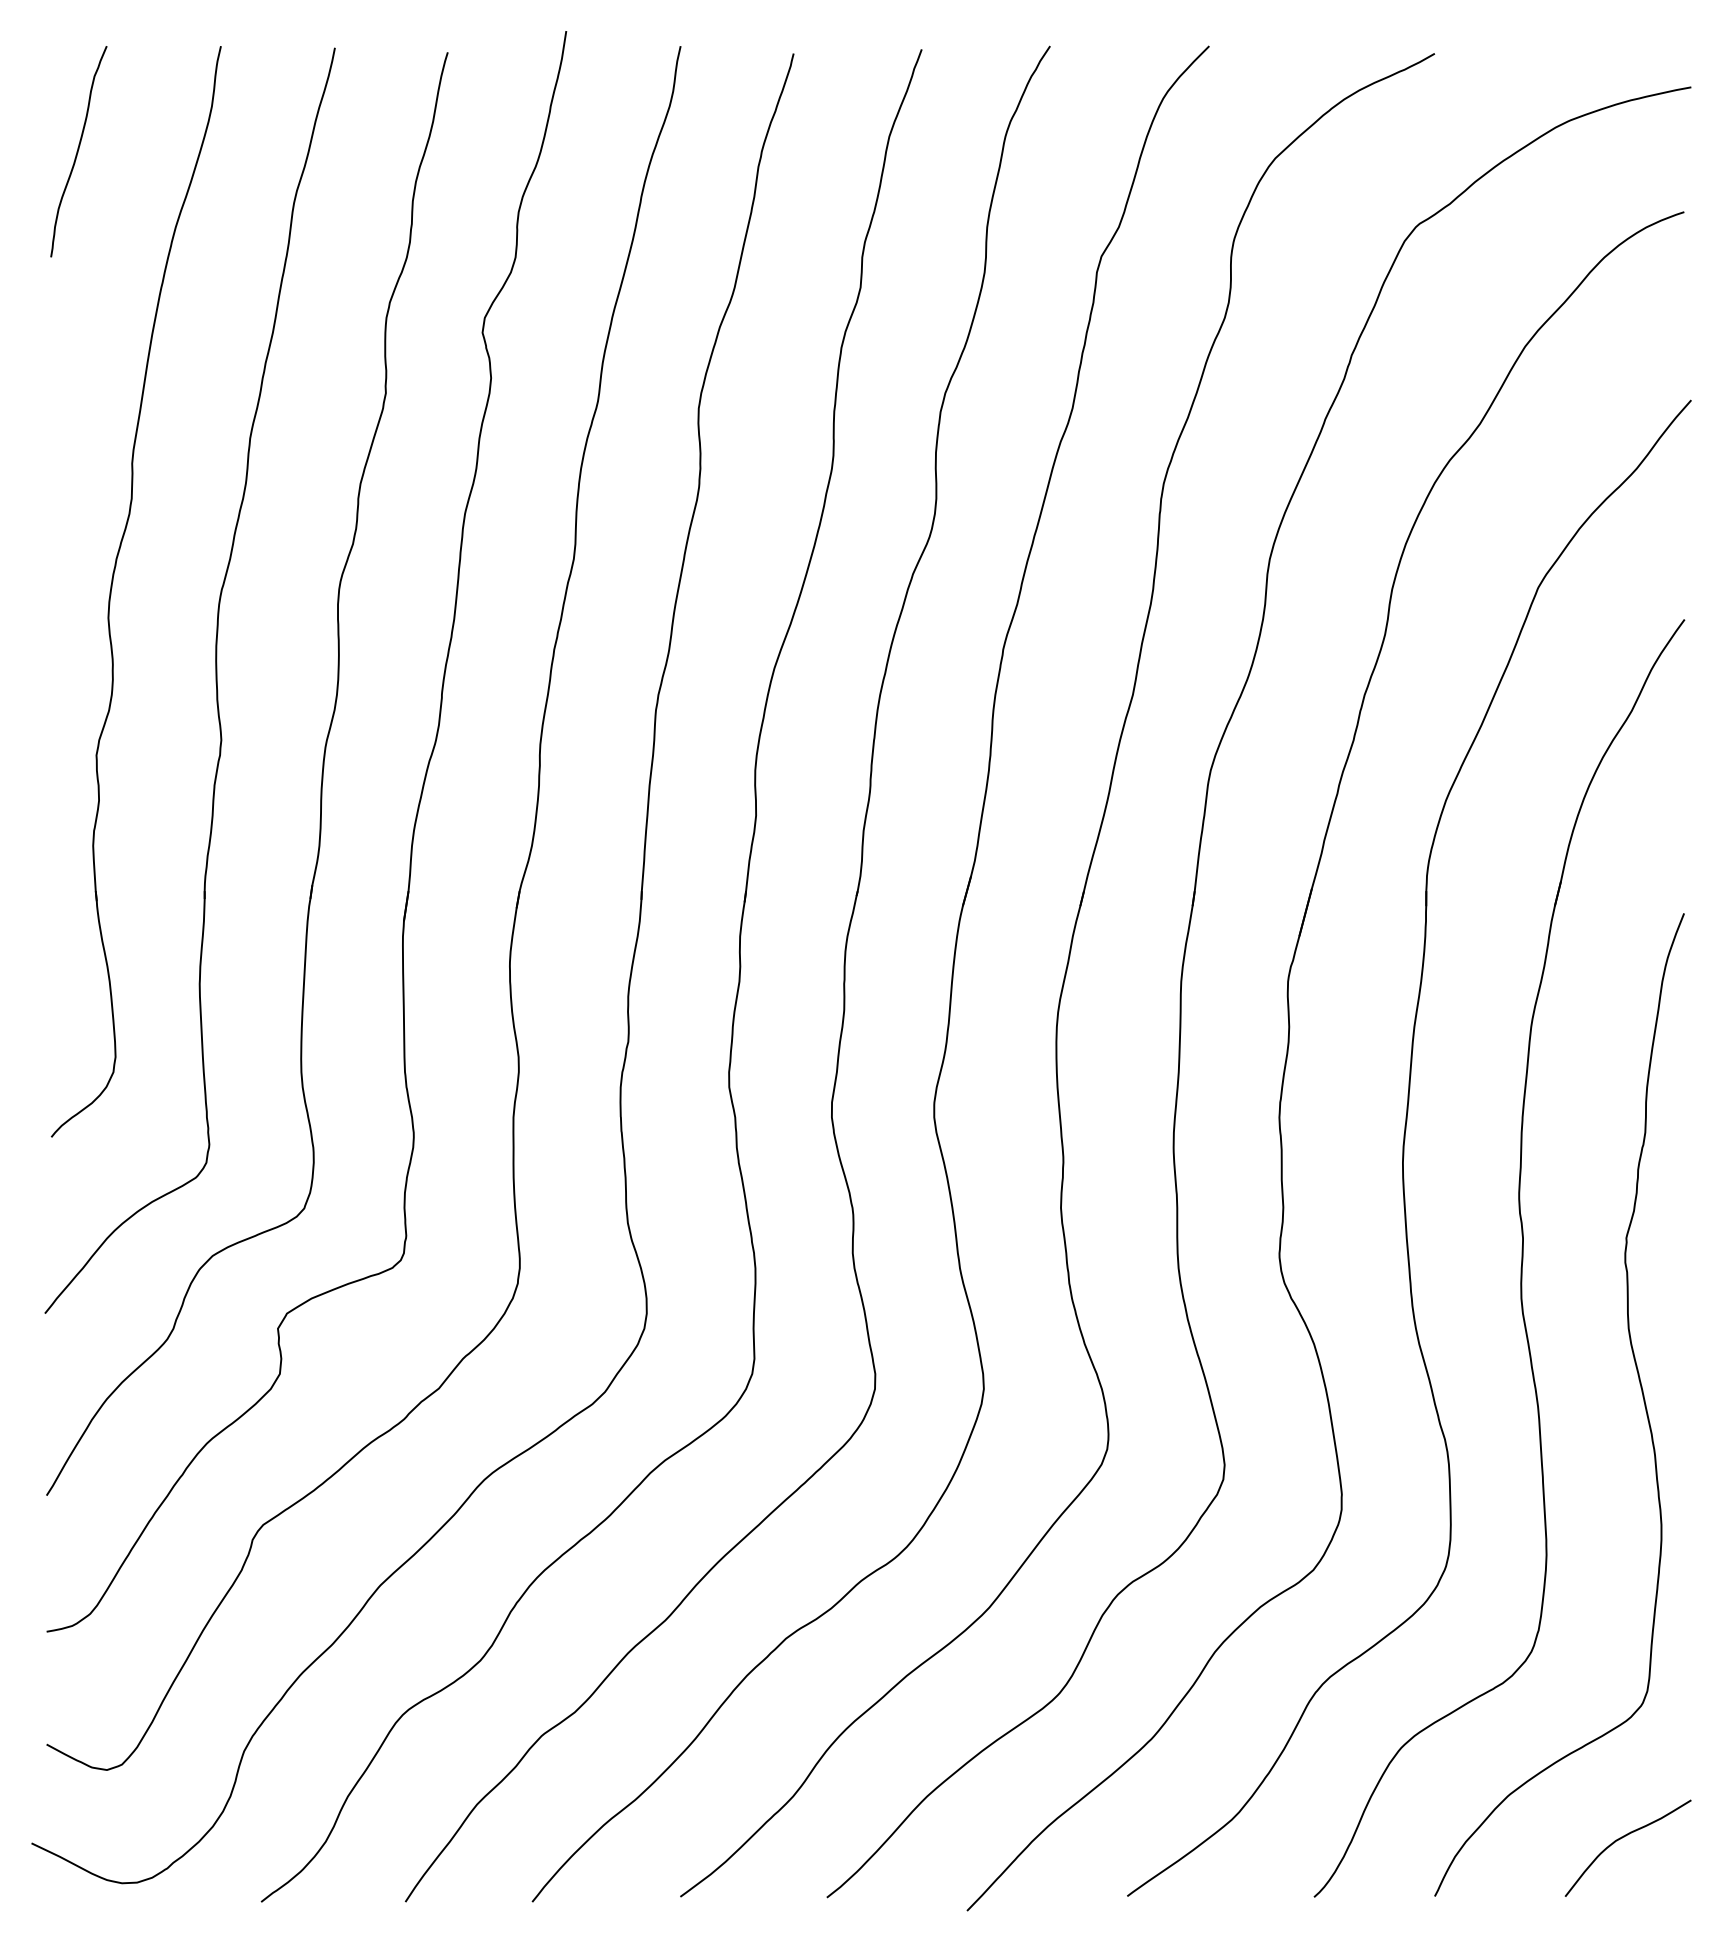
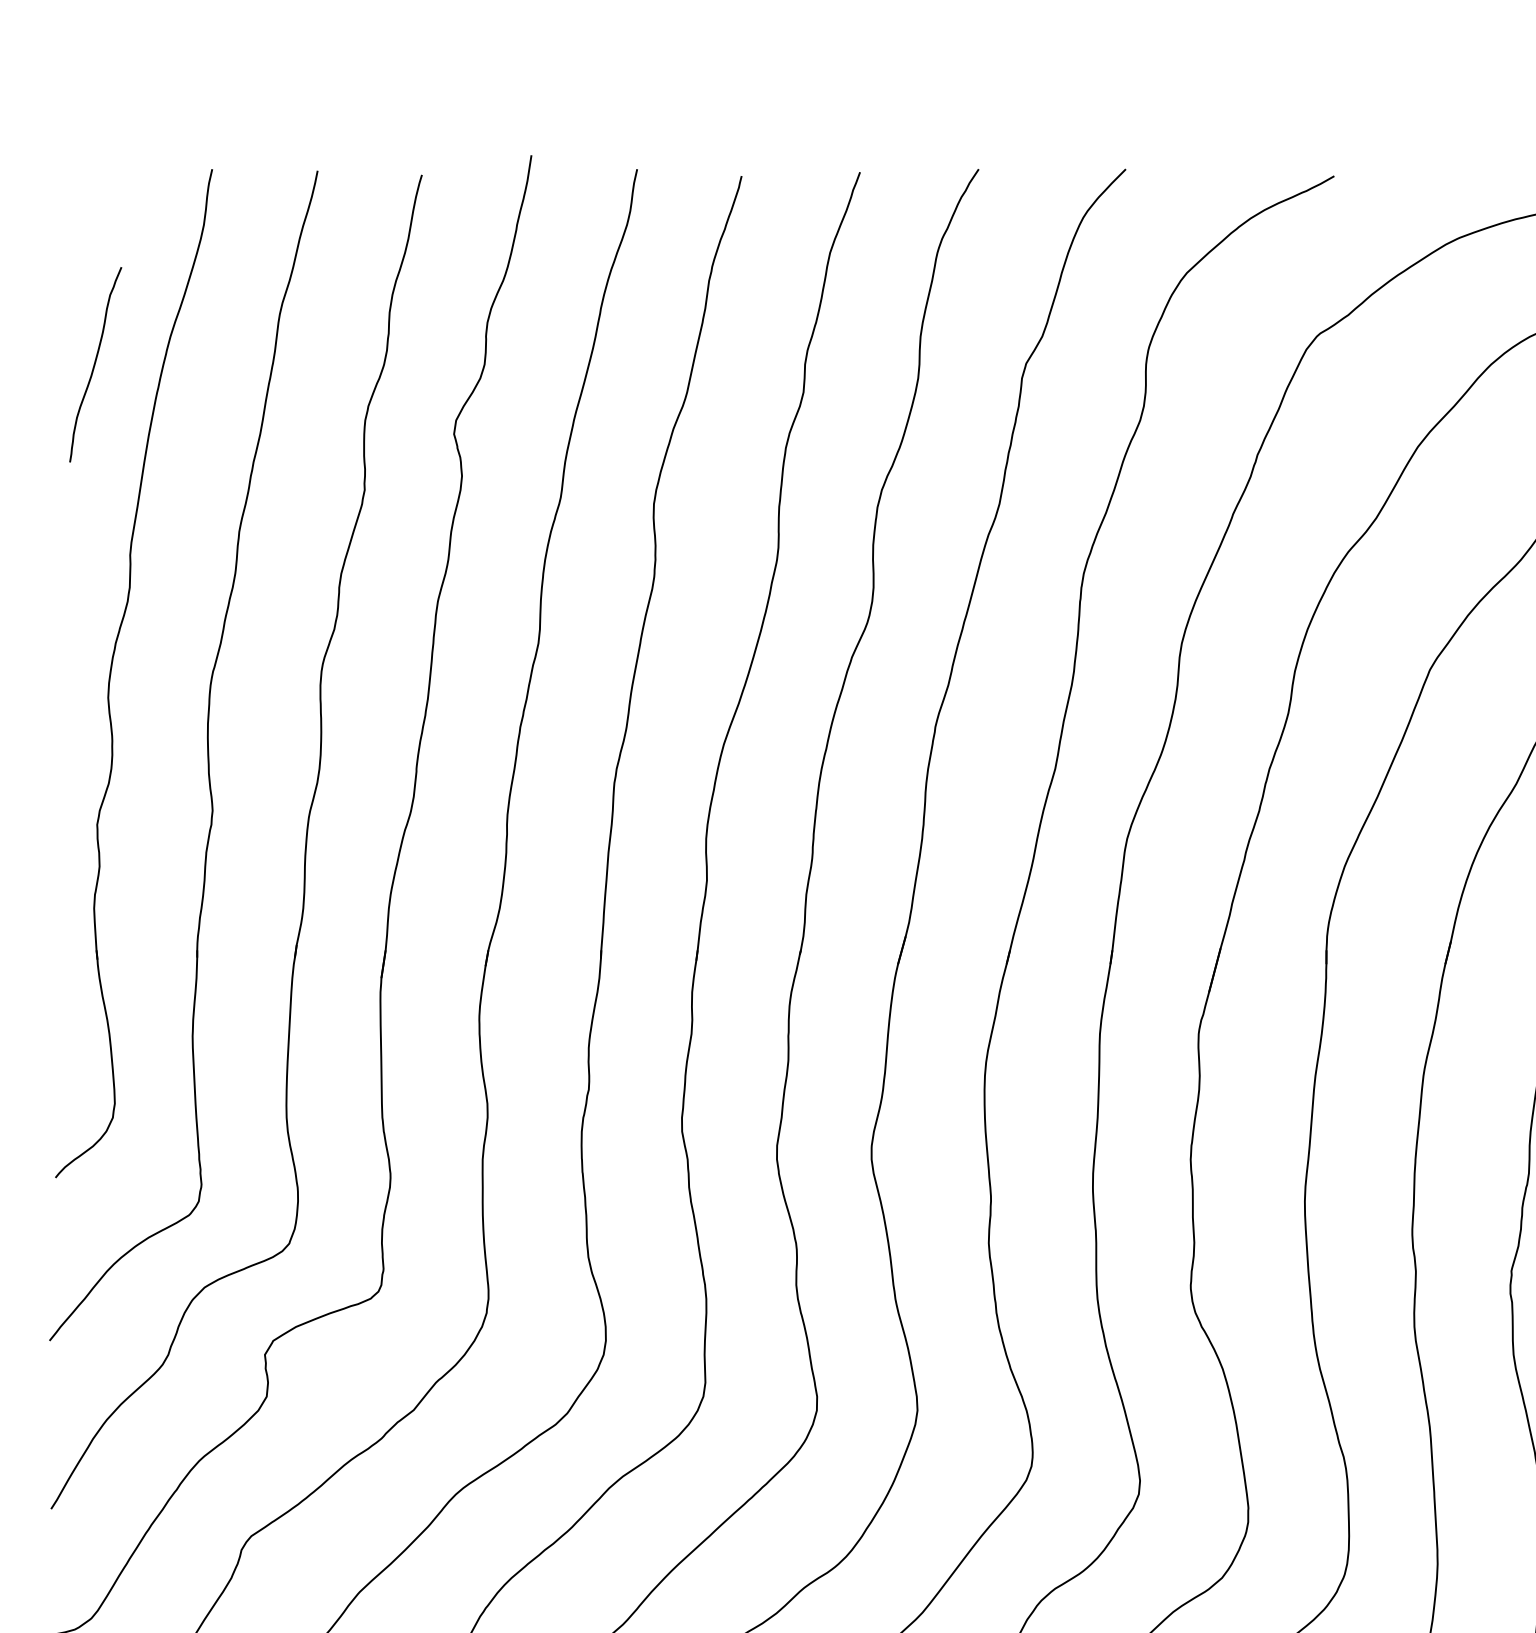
curve: (78, 151) -> (95, 364), moved

